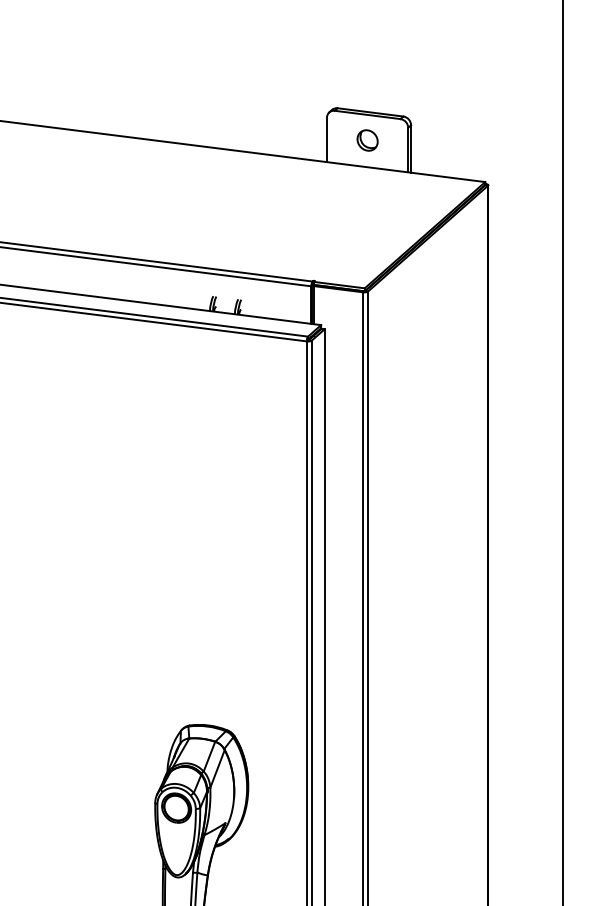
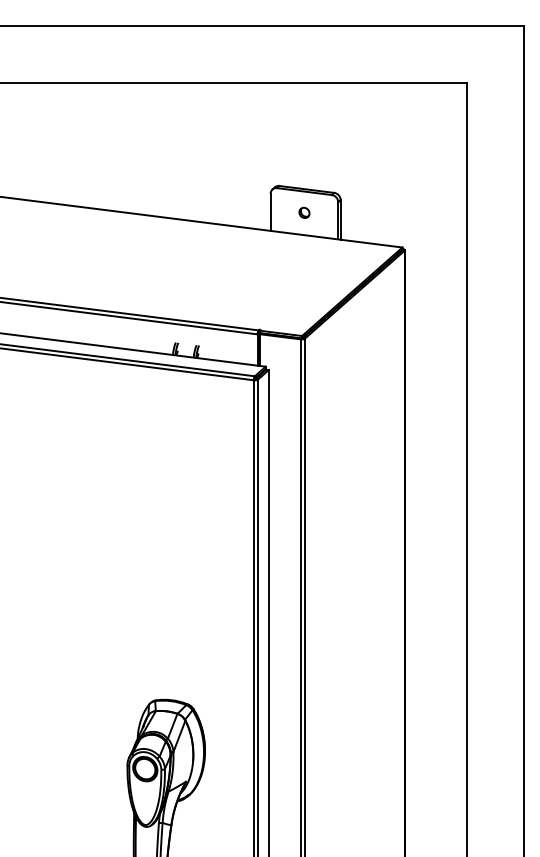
part: (367, 140) -> (304, 212), size x0.6

